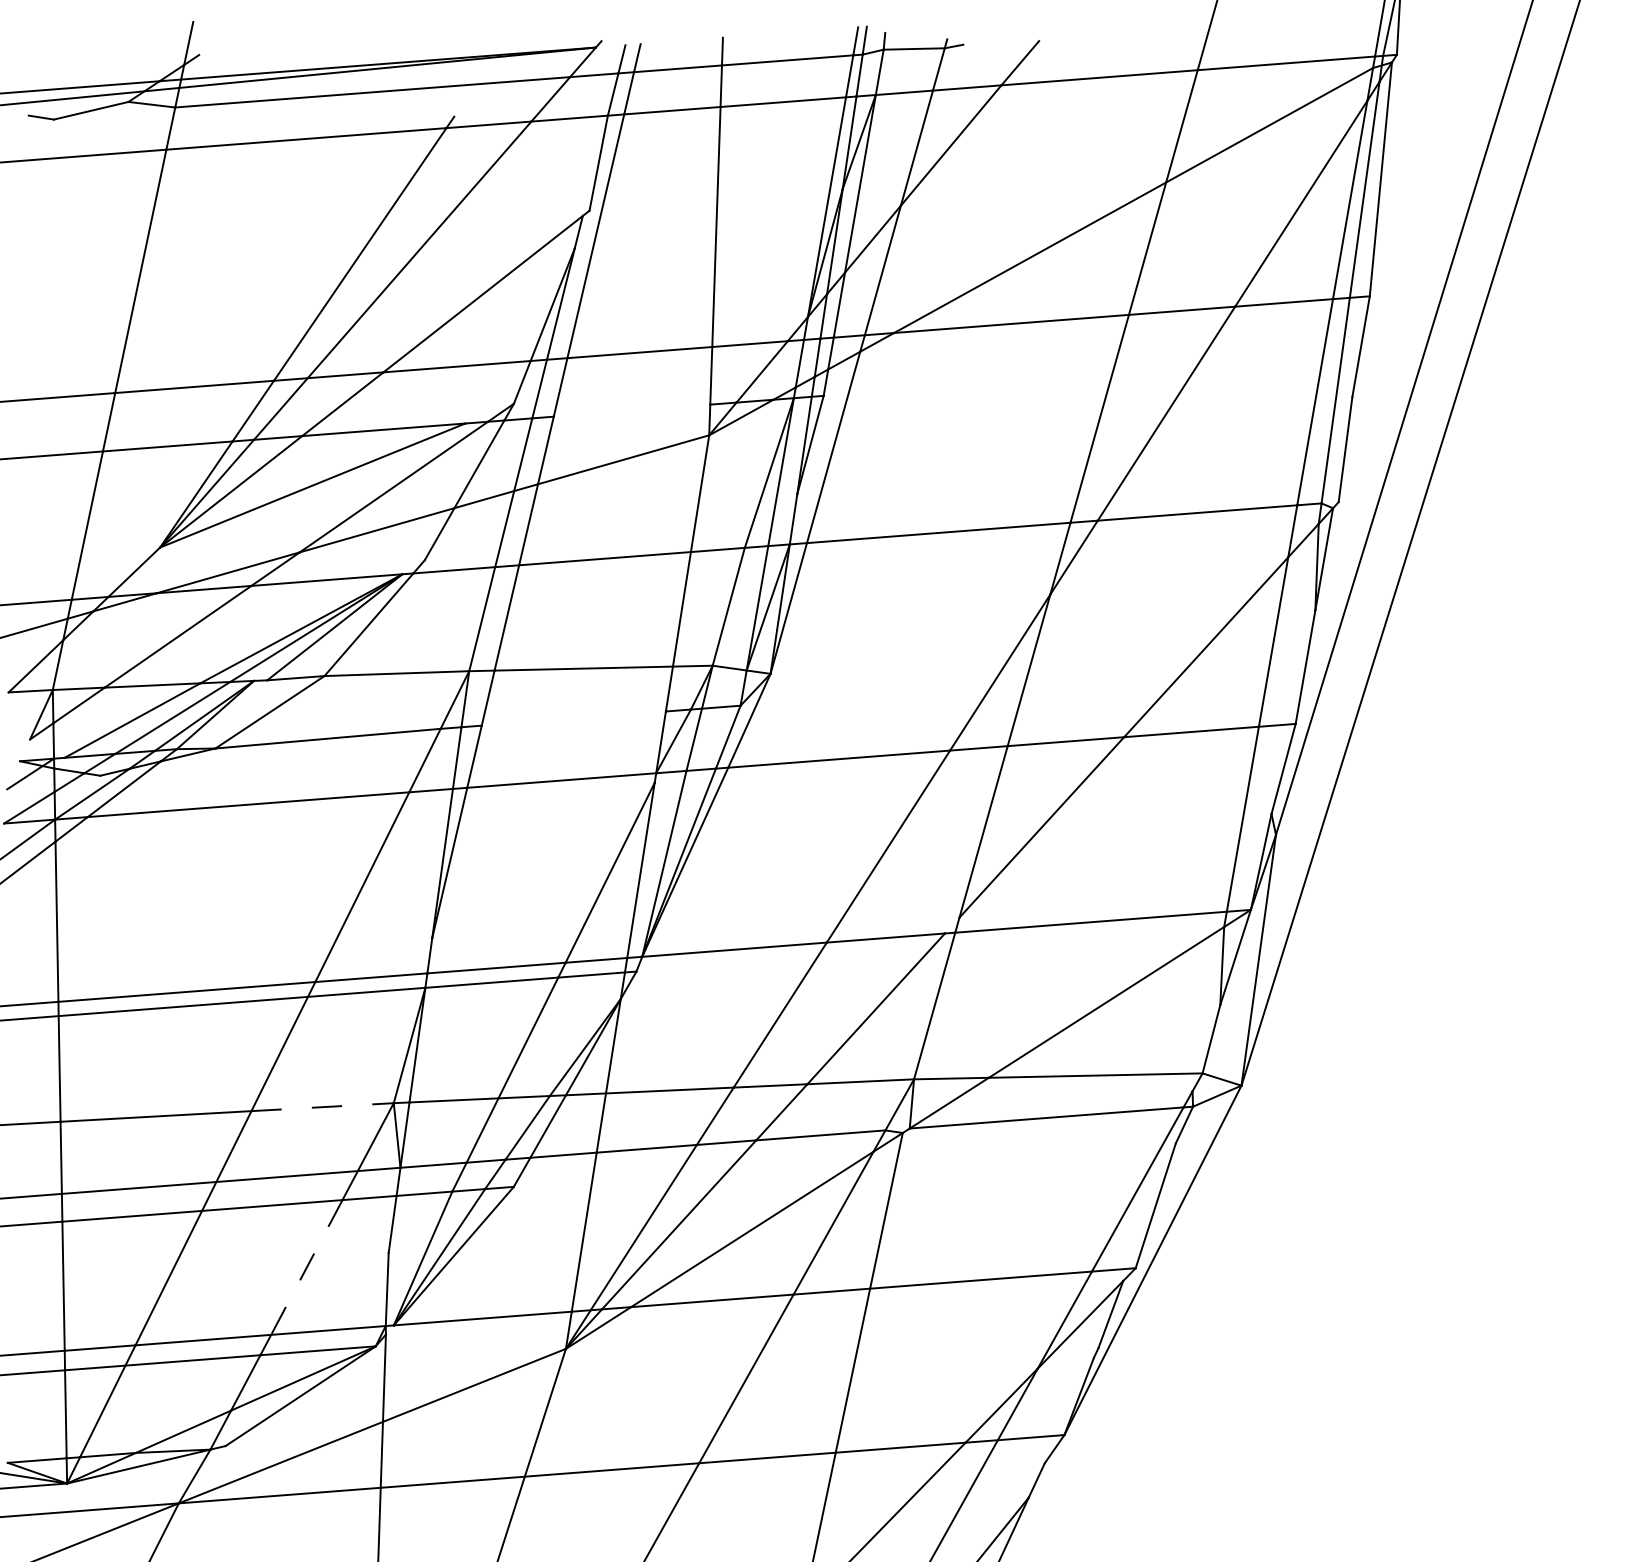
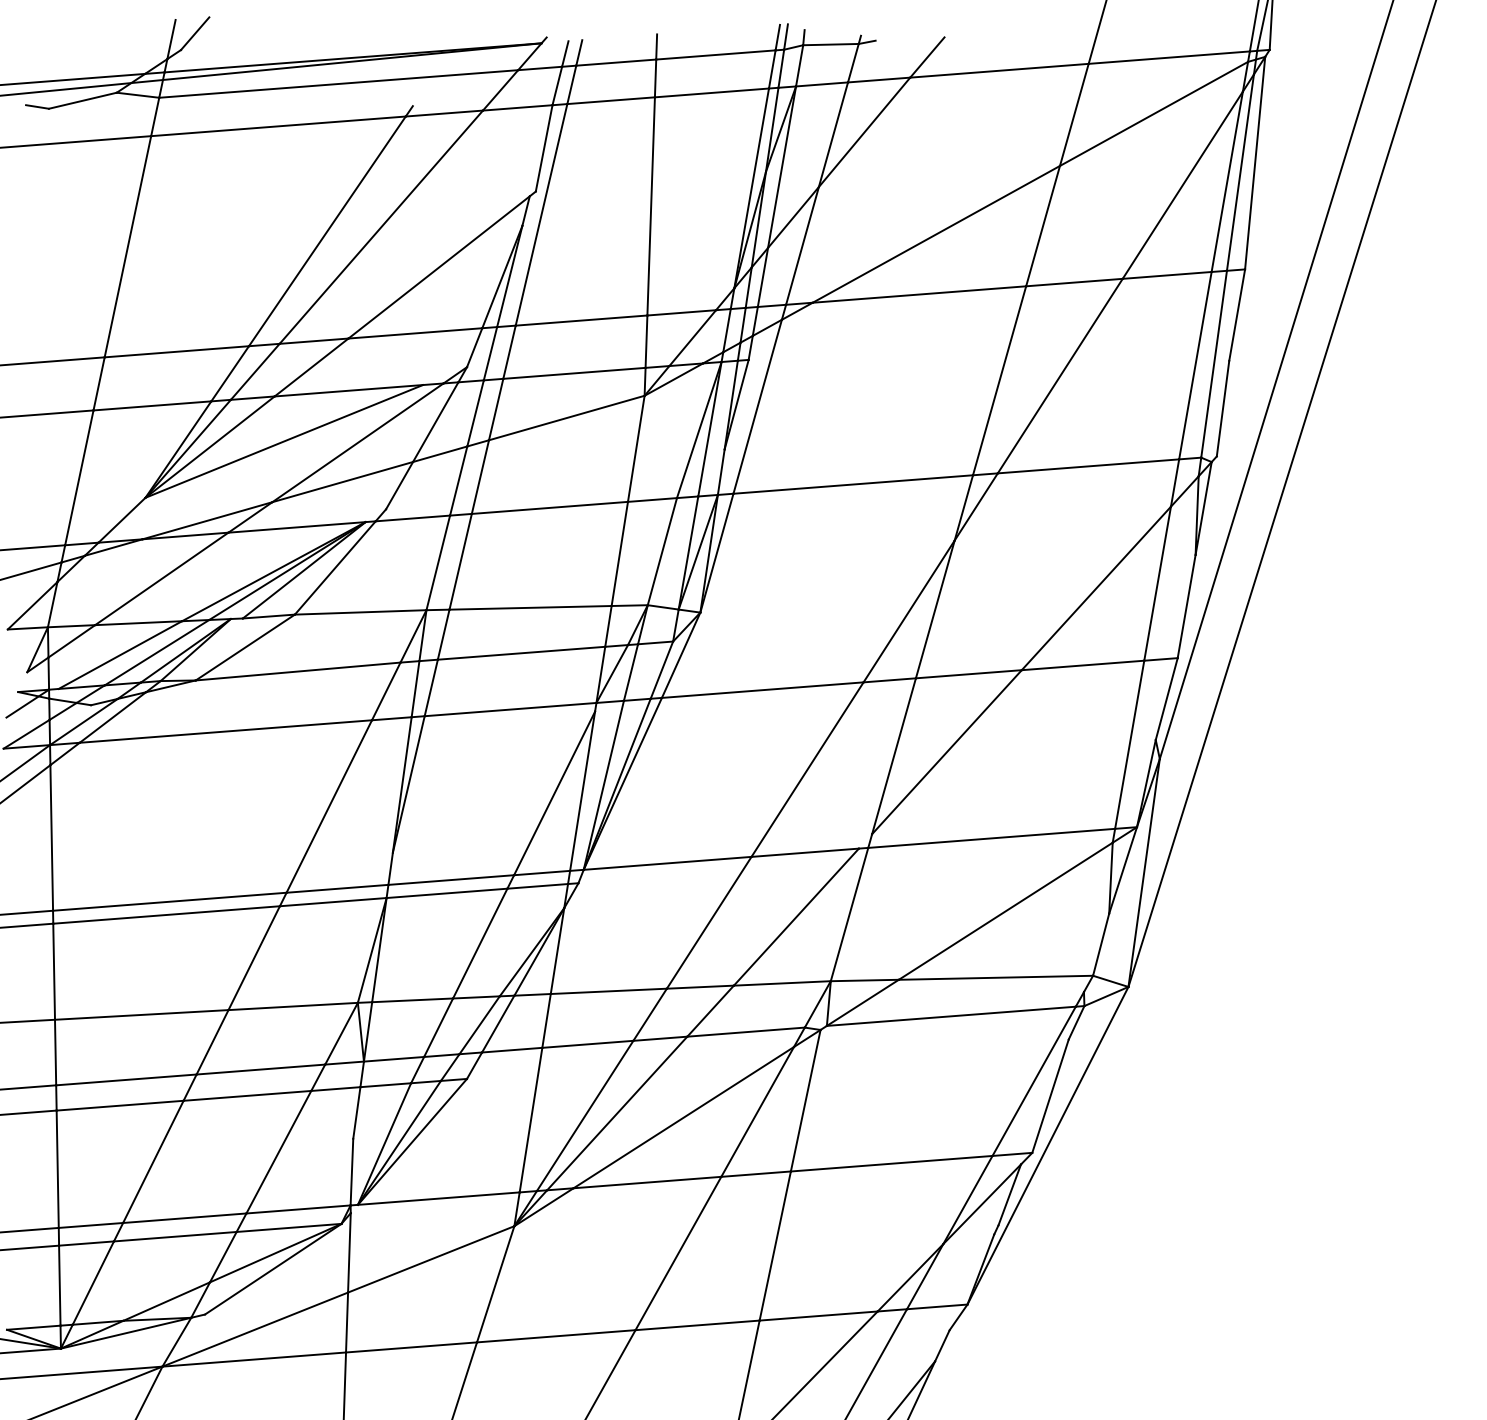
line: (214, 36) -> (194, 33), added
line: (632, 409) -> (574, 372), added
line: (573, 717) -> (521, 652), added
line: (322, 1107) -> (293, 1006), dashed -> solid
line: (306, 1267) -> (278, 1152), dashed -> solid

